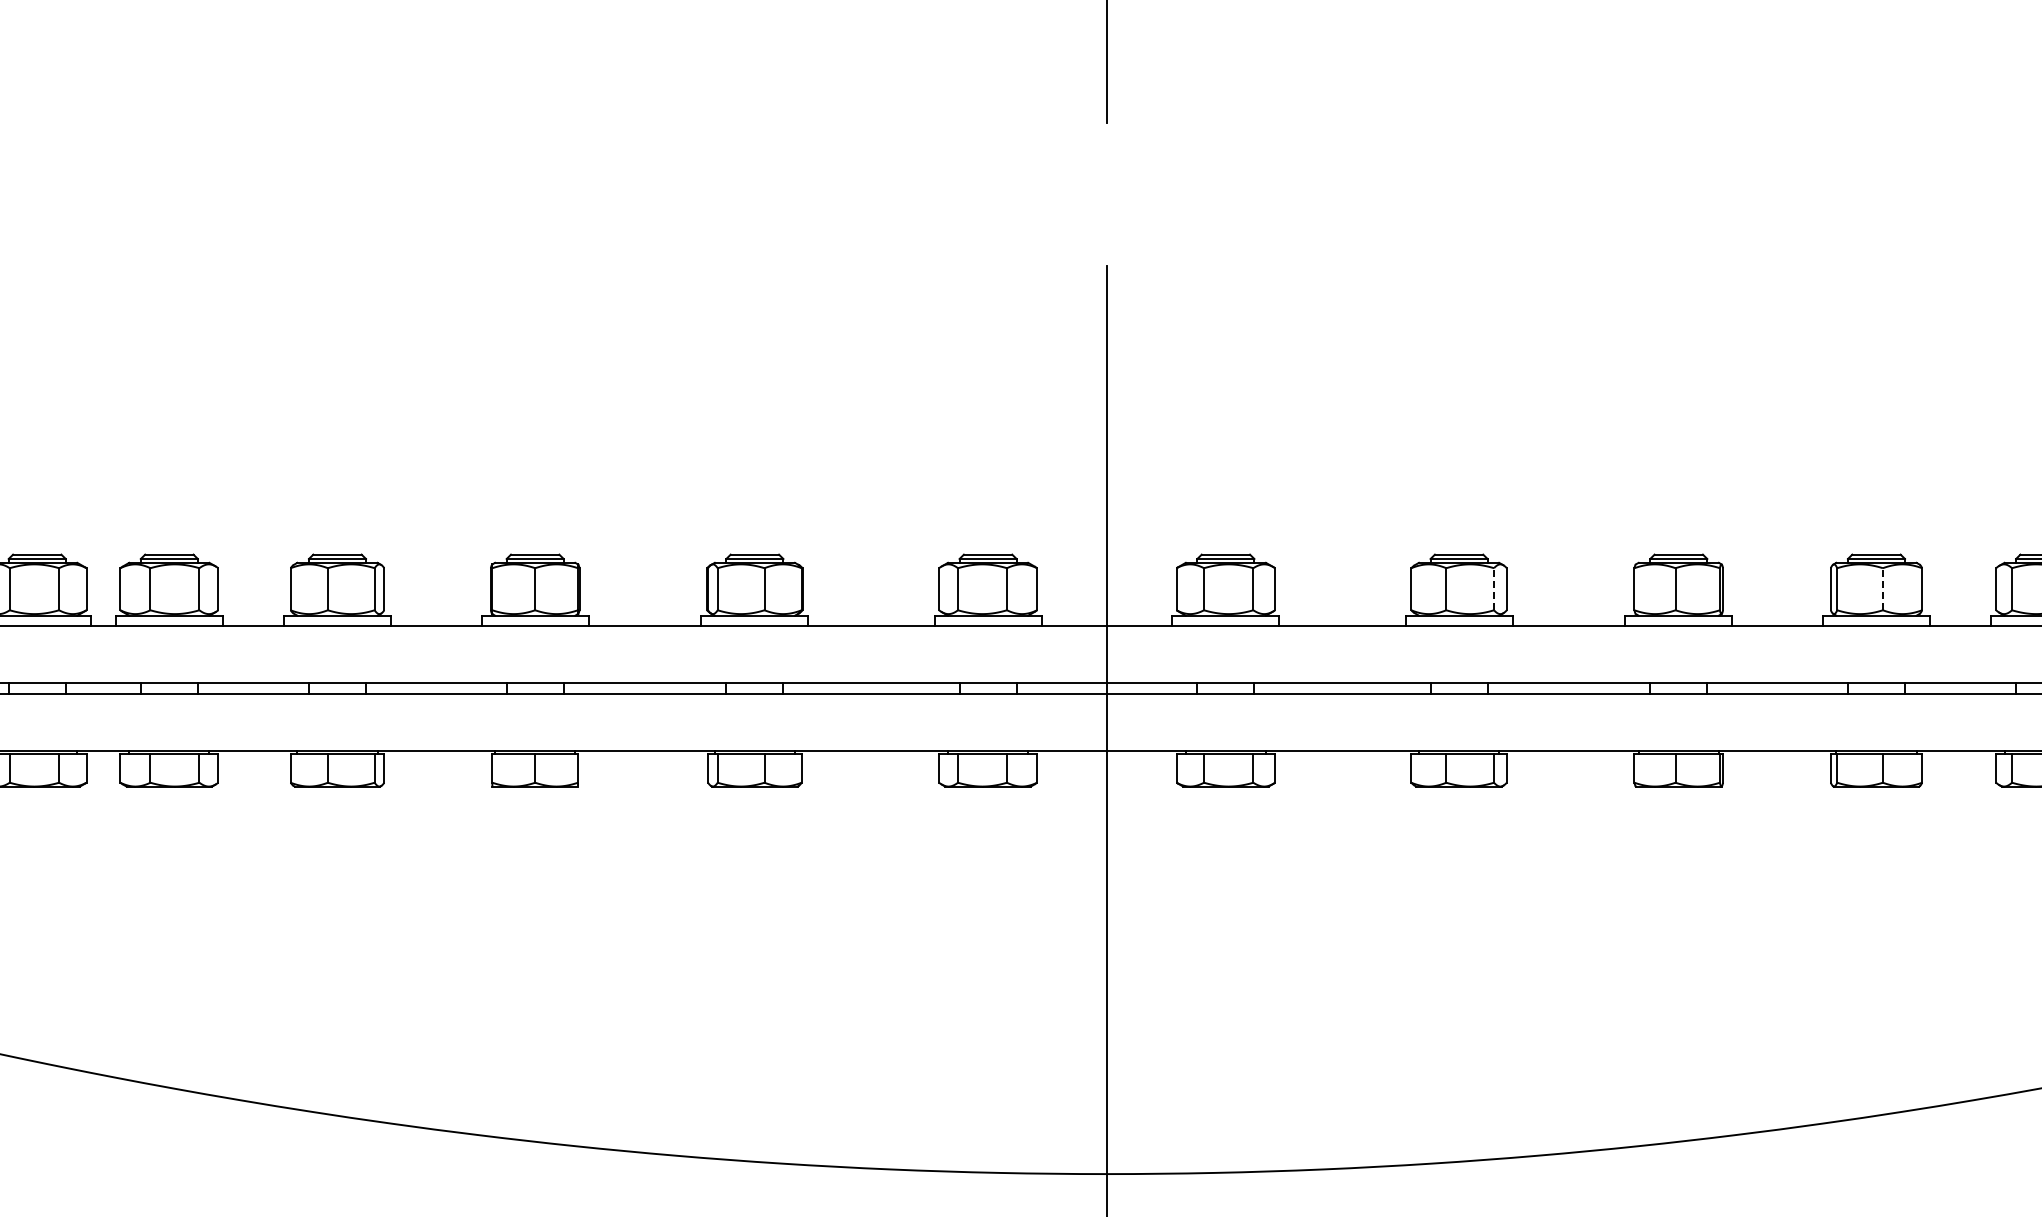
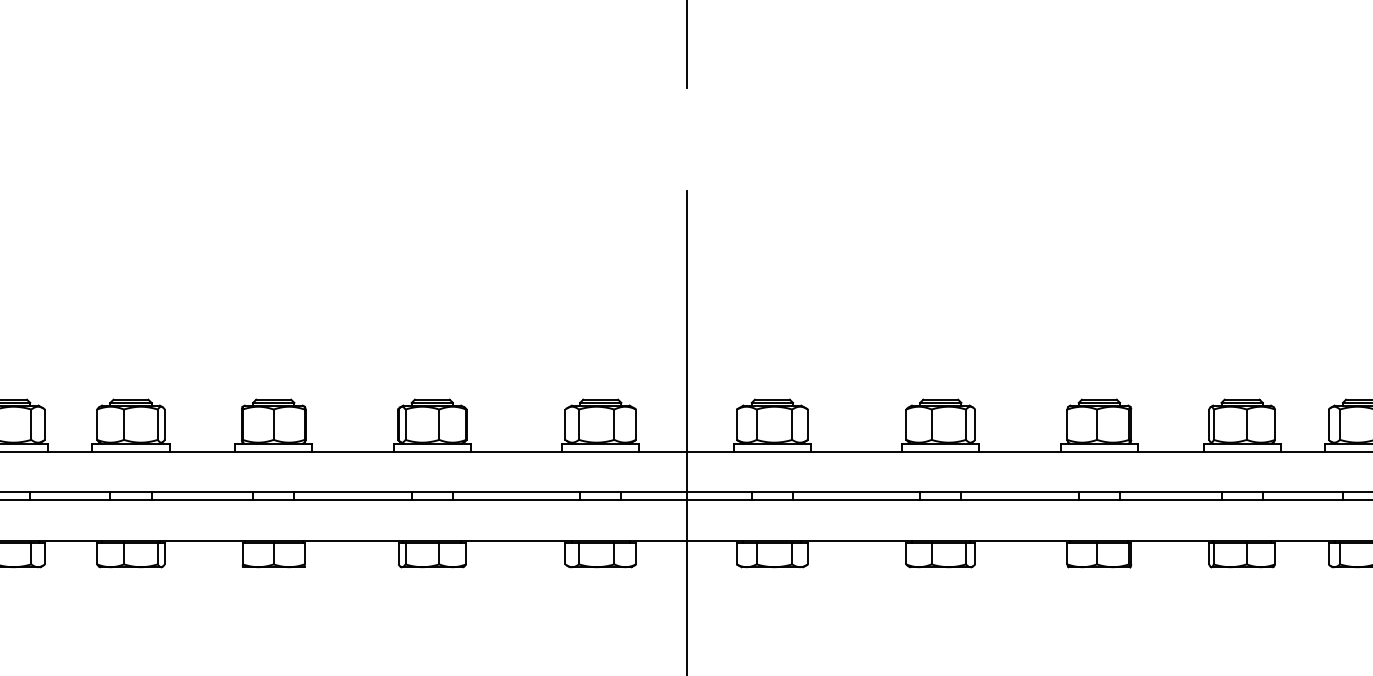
line: (1494, 588) -> (966, 424), dashed -> solid
line: (1882, 588) -> (1246, 424), dashed -> solid

